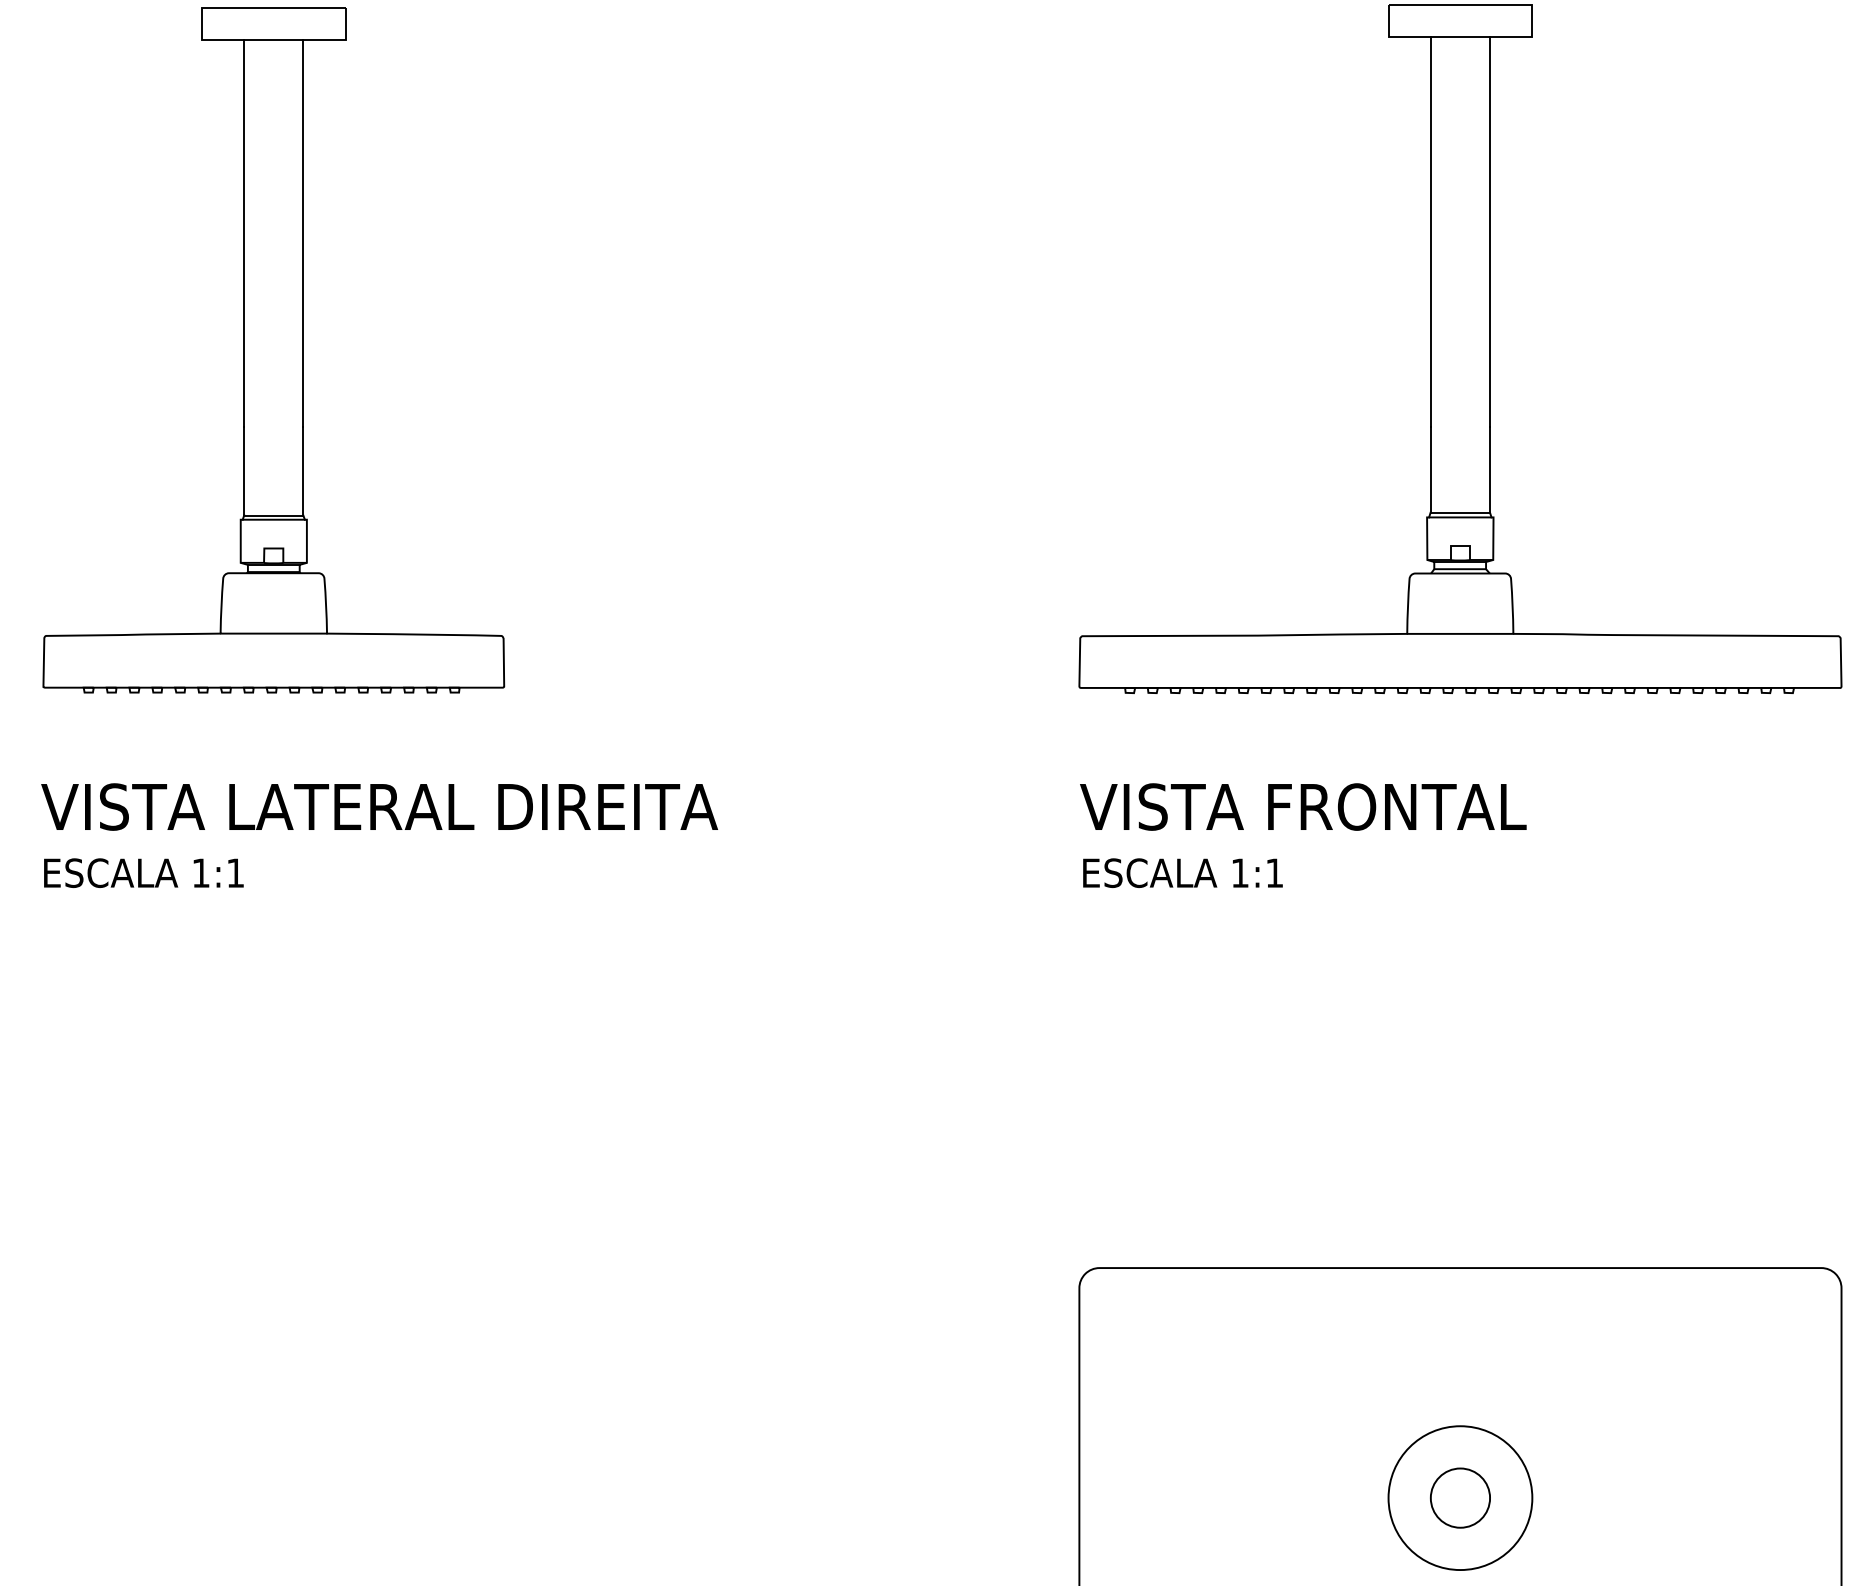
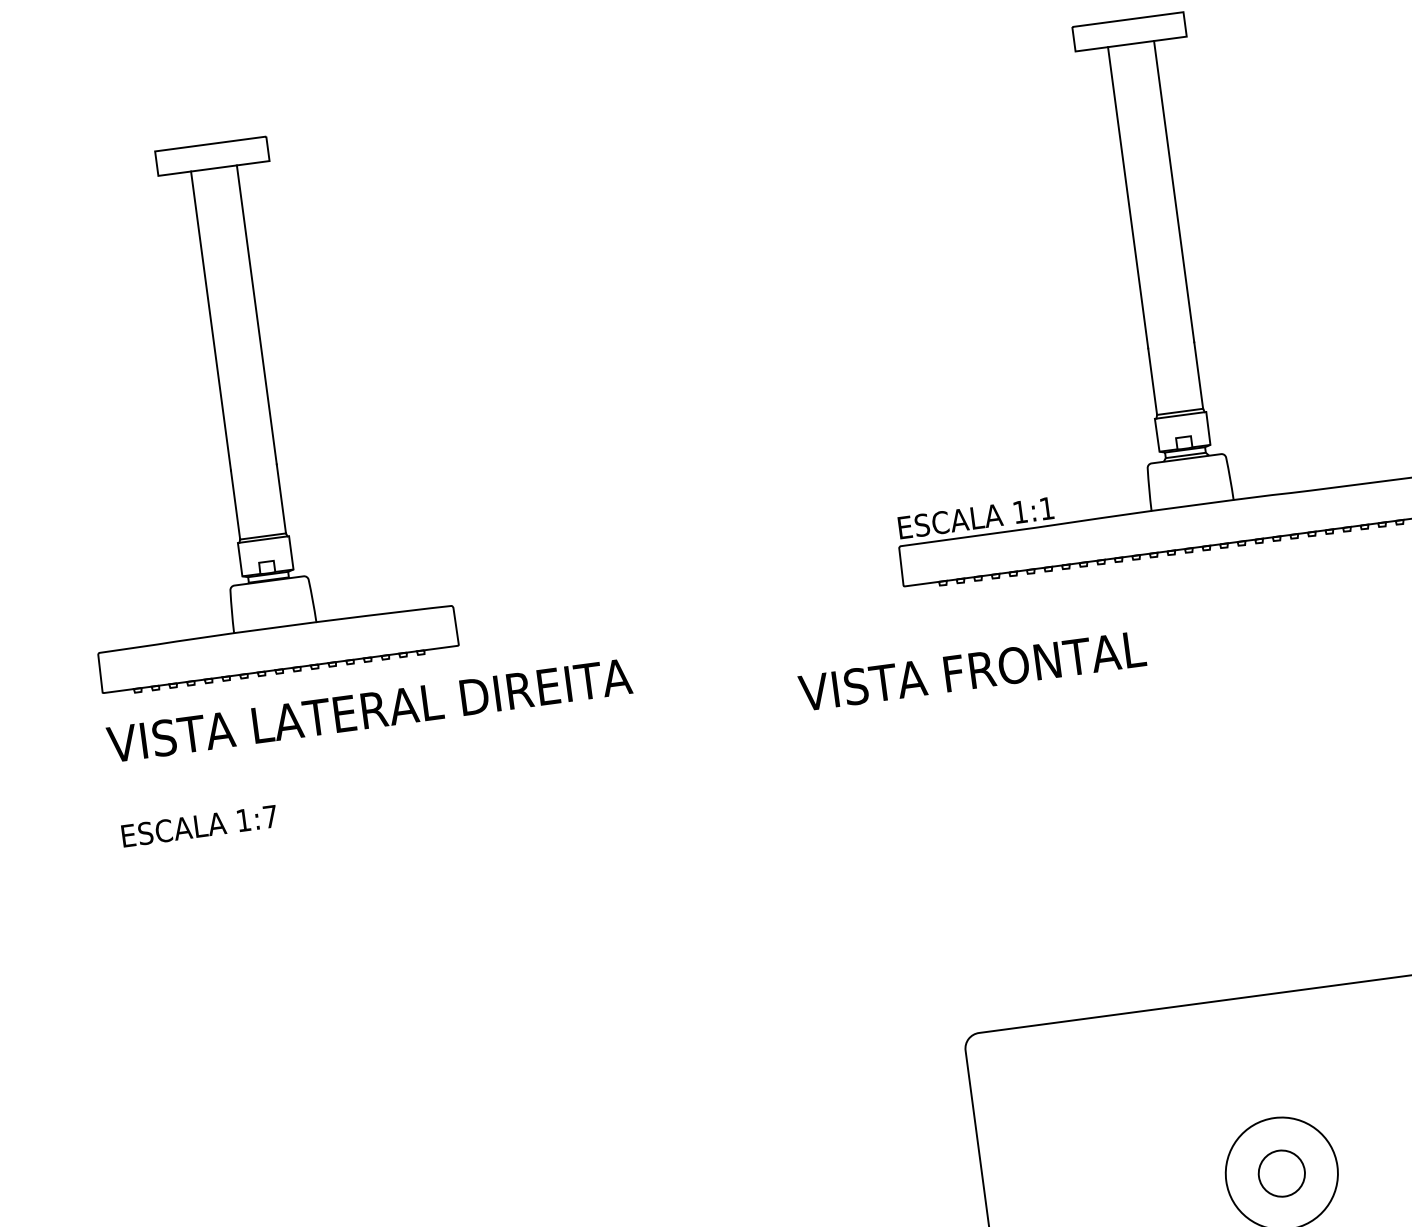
text: (379, 806) -> (369, 710), moved
text: (1303, 806) -> (972, 670), moved
text: (235, 872) -> (270, 816), 1:1 -> 1:7
text: (1182, 872) -> (975, 517), moved

